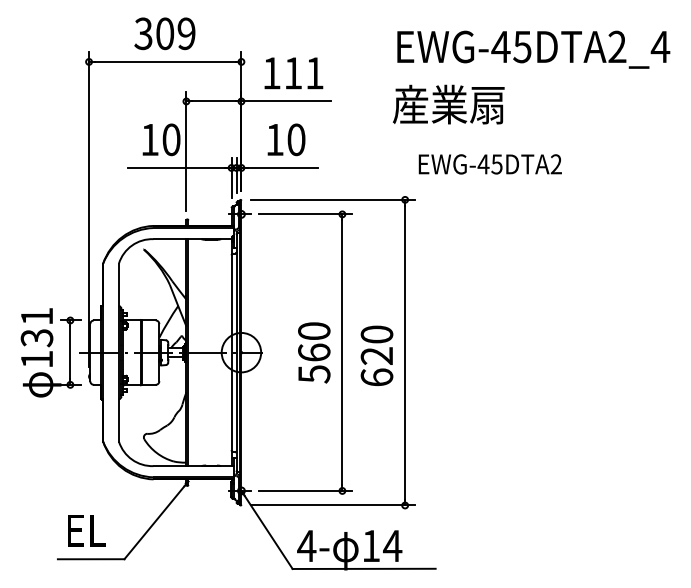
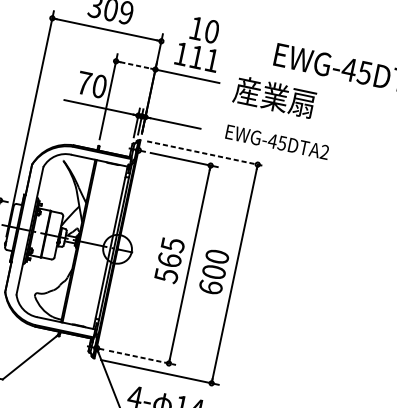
line: (213, 101) -> (135, 65), solid -> dashed
text: (448, 104) -> (274, 96), moved
text: (149, 139) -> (83, 82), 10 -> 70
text: (286, 139) -> (204, 29), moved
text: (489, 164) -> (276, 142), moved
line: (333, 199) -> (206, 153), solid -> dashed
text: (314, 331) -> (173, 245), 560 -> 565
text: (376, 355) -> (213, 271), 620 -> 600
line: (305, 490) -> (142, 357), solid -> dashed

